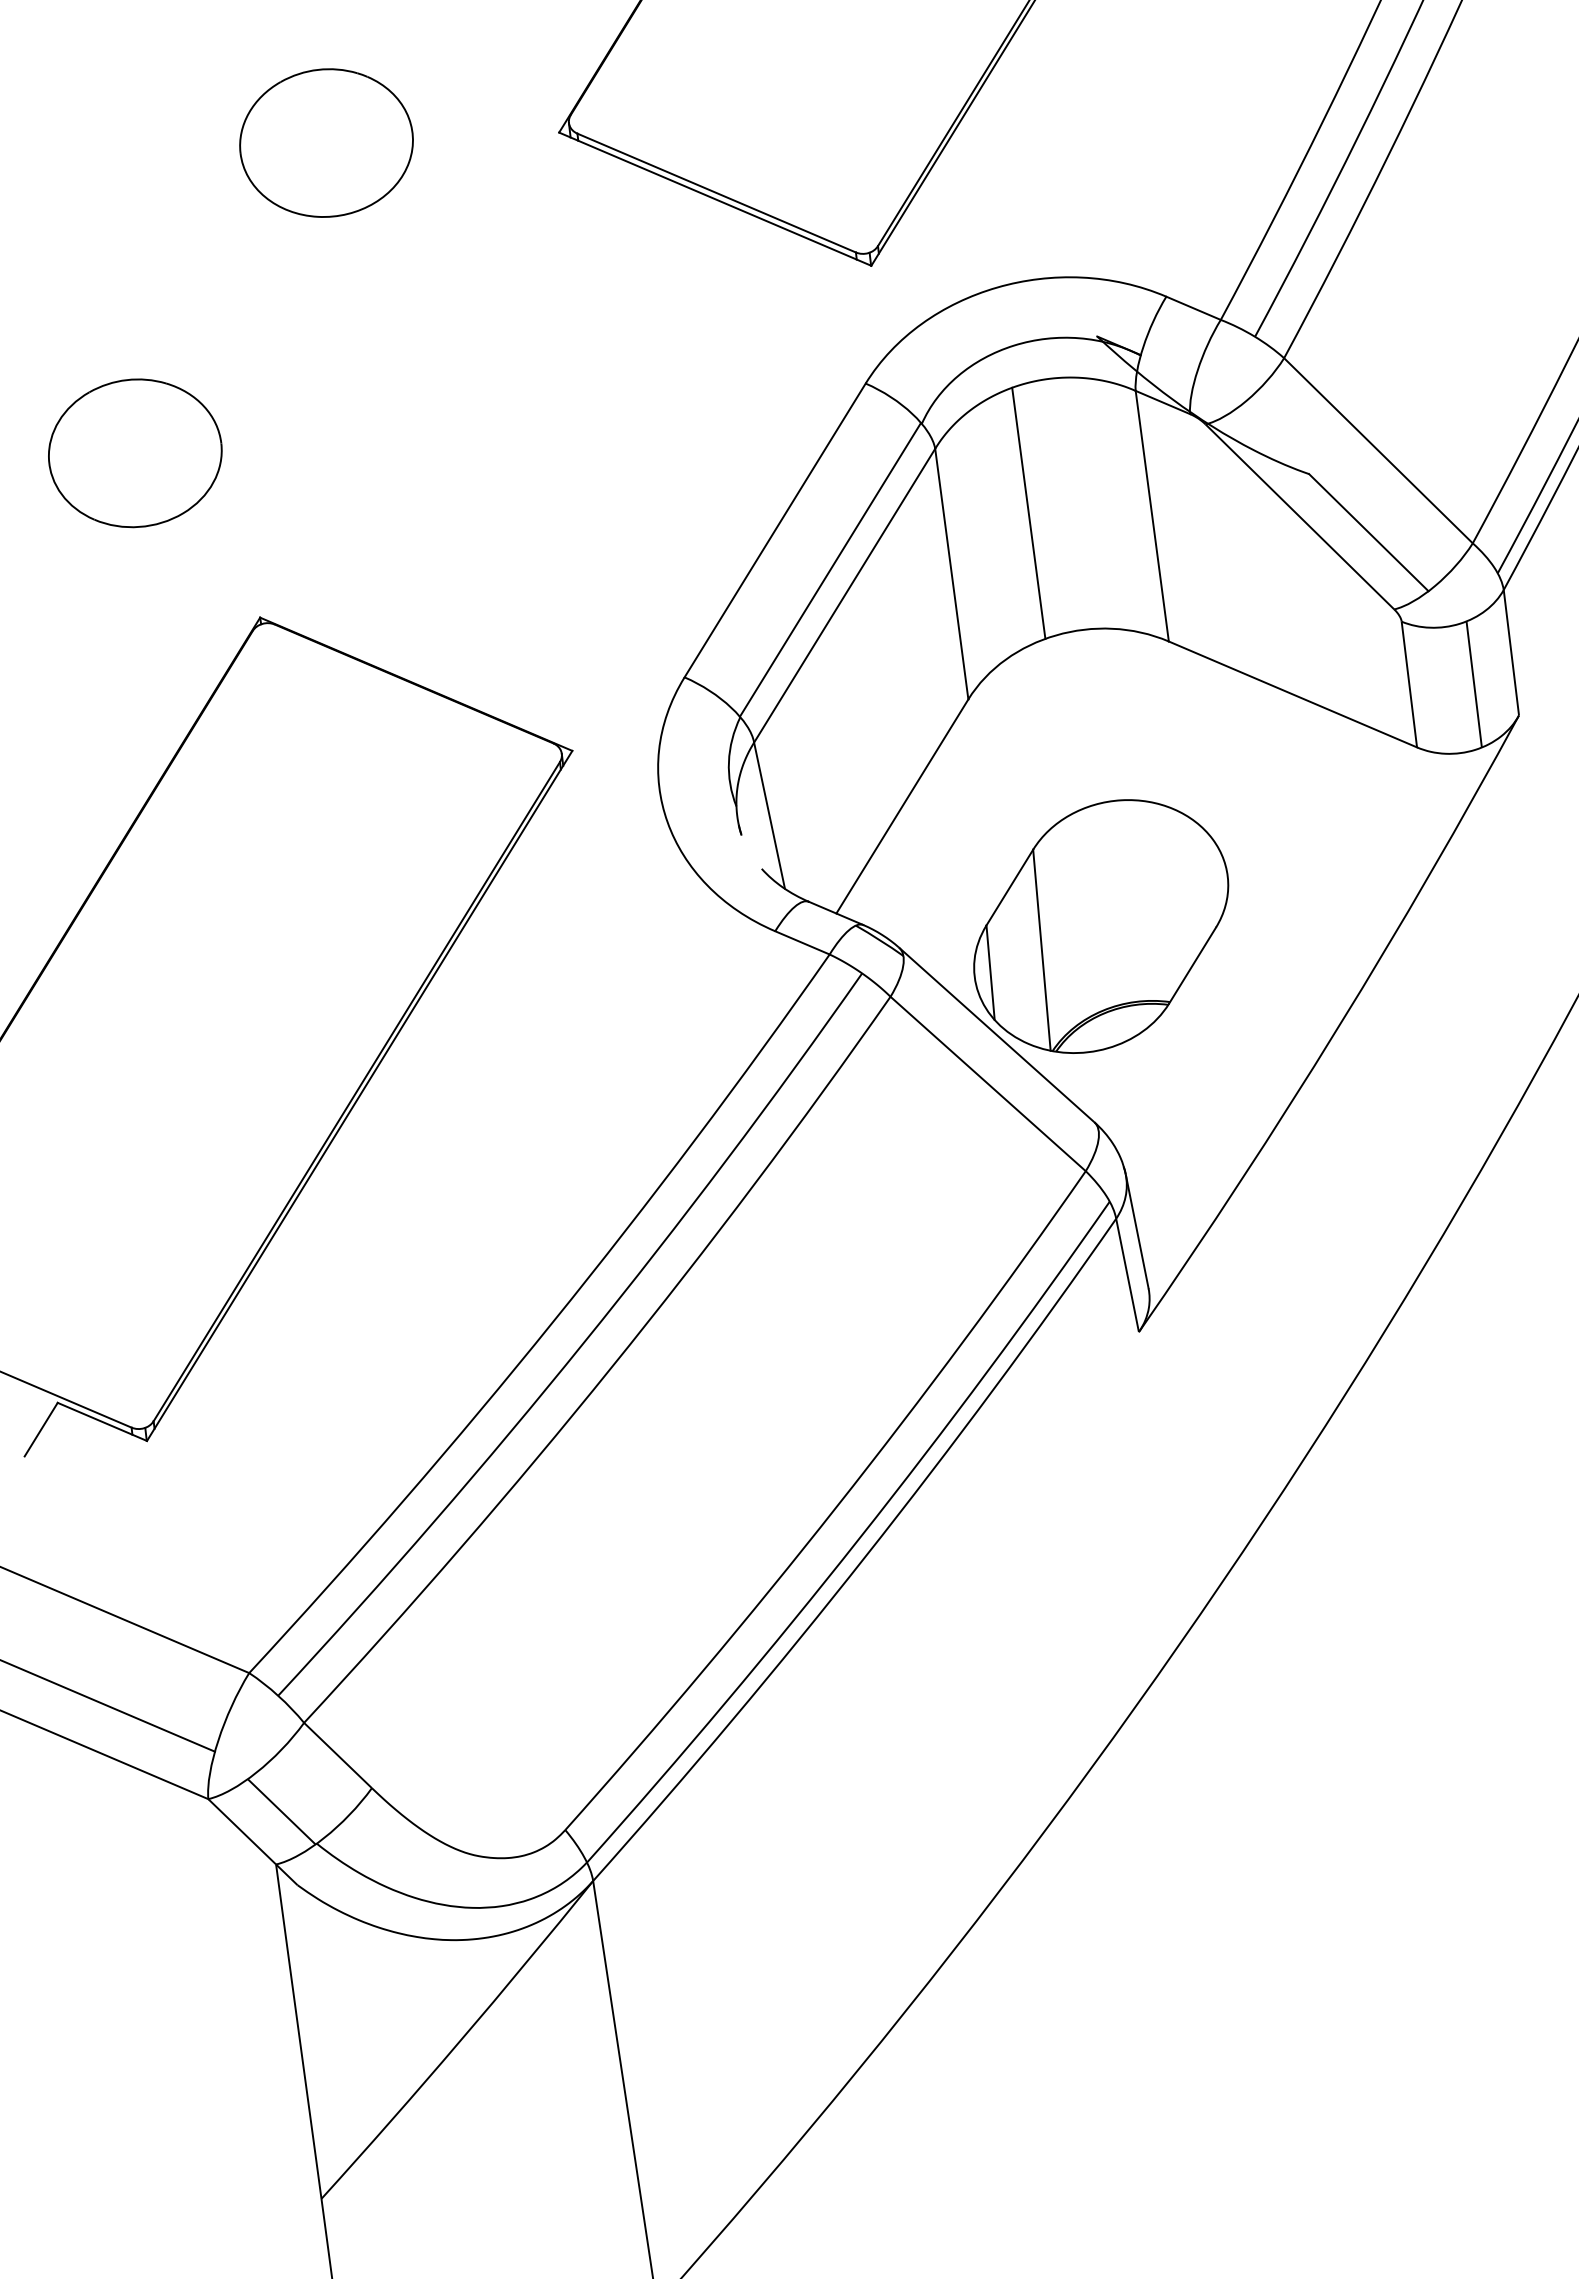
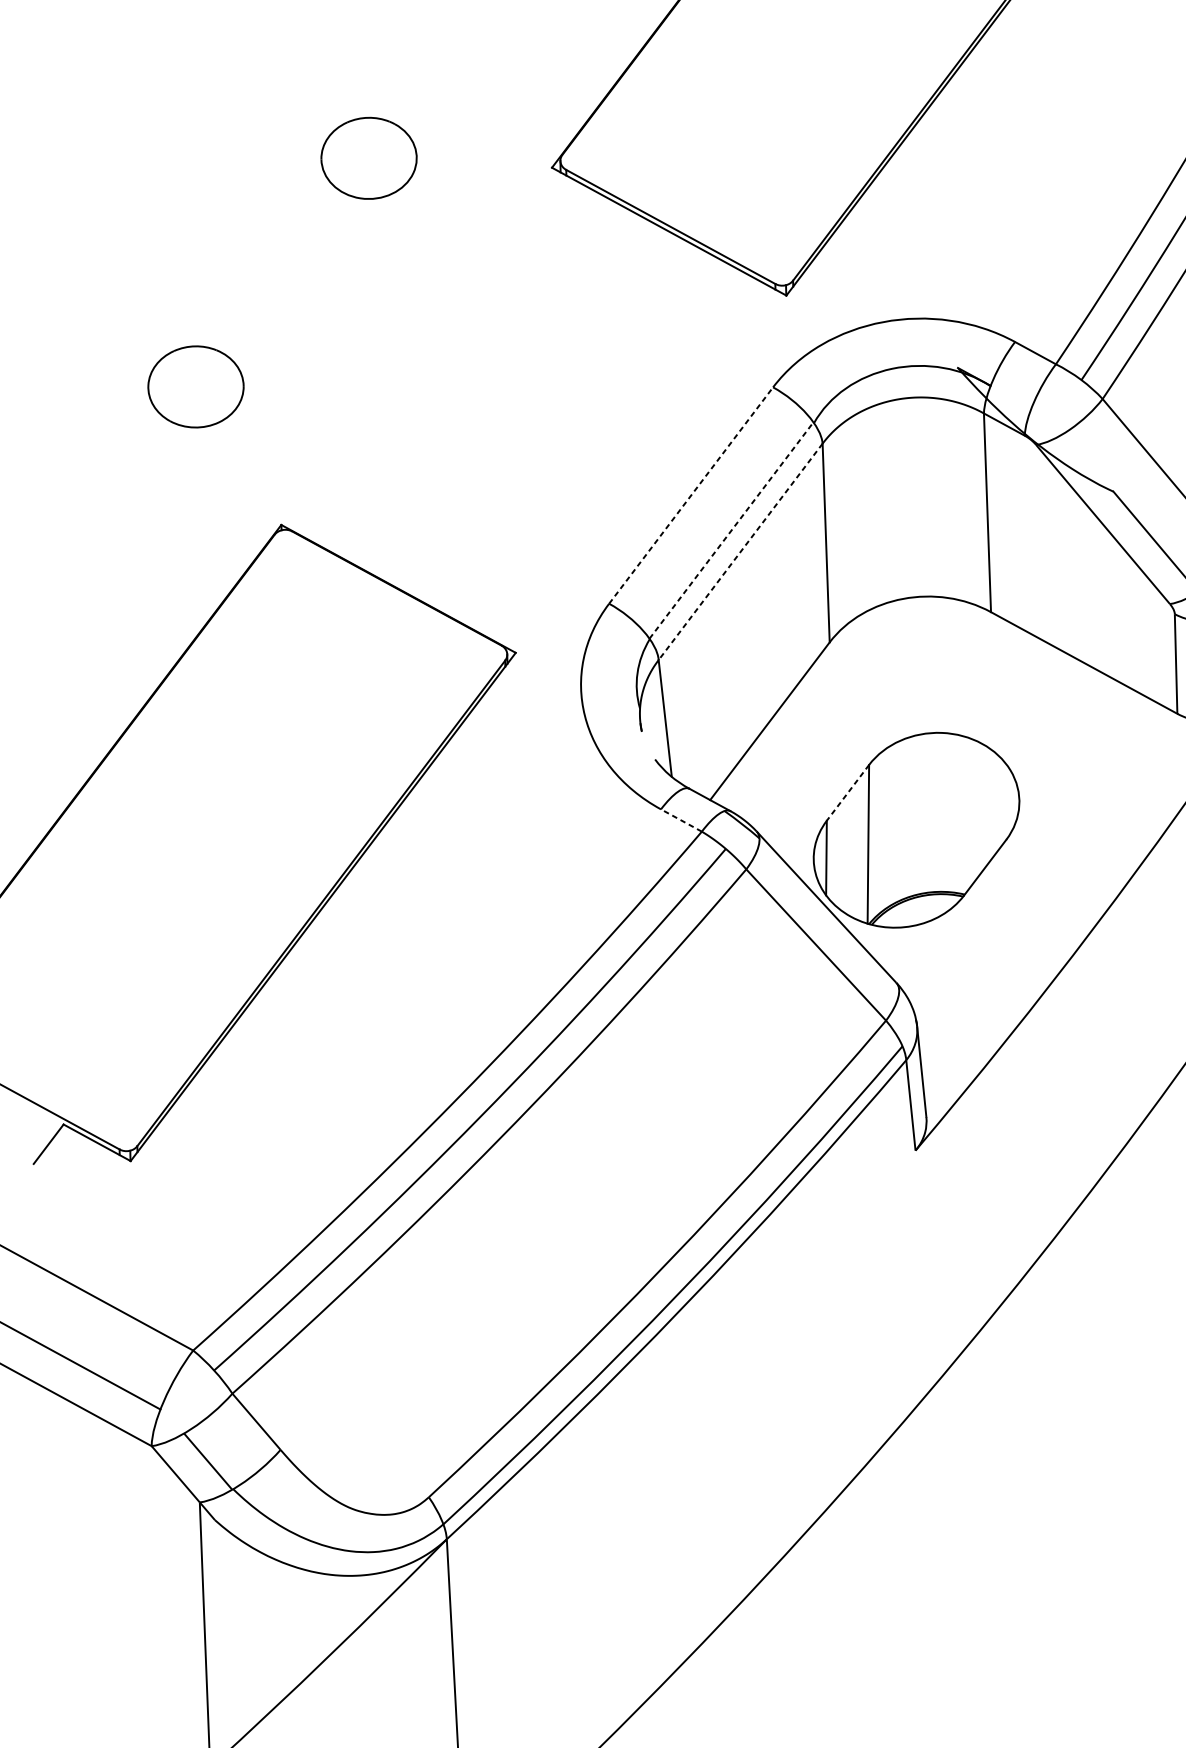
part: (326, 142) -> (369, 157), size x0.7
part: (135, 453) -> (196, 387), size x0.7
line: (1028, 512) -> (890, 500), removed
line: (775, 530) -> (691, 495), solid -> dashed
line: (830, 569) -> (731, 530), solid -> dashed
line: (844, 595) -> (740, 551), solid -> dashed
line: (1009, 887) -> (847, 792), solid -> dashed
line: (802, 942) -> (681, 820), solid -> dashed

